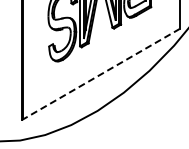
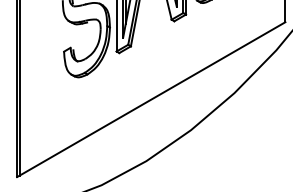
line: (100, 74) -> (151, 99), dashed -> solid

